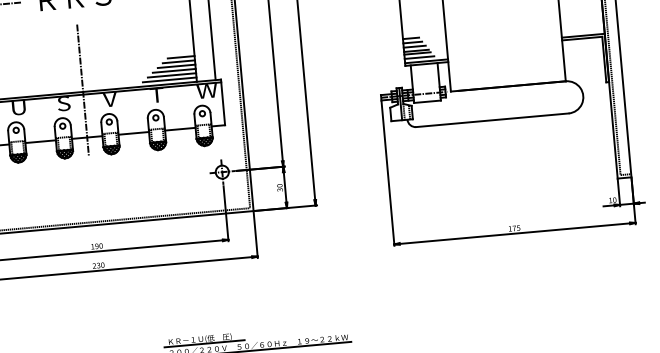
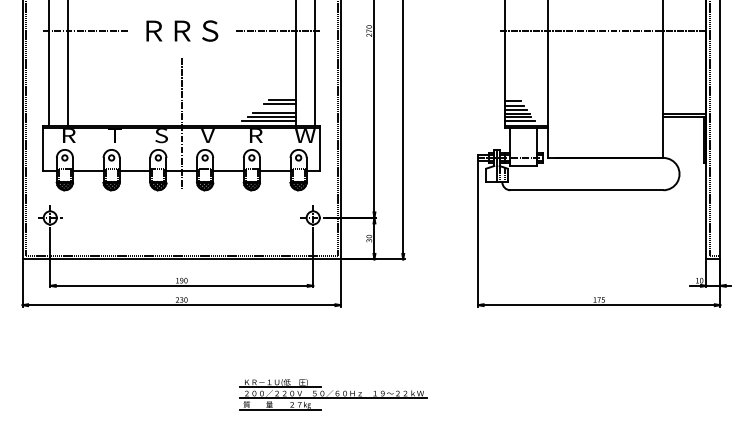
line: (176, 66) -> (276, 108), removed
text: (157, 95) -> (255, 135), T -> R
text: (18, 108) -> (115, 136), U -> T

